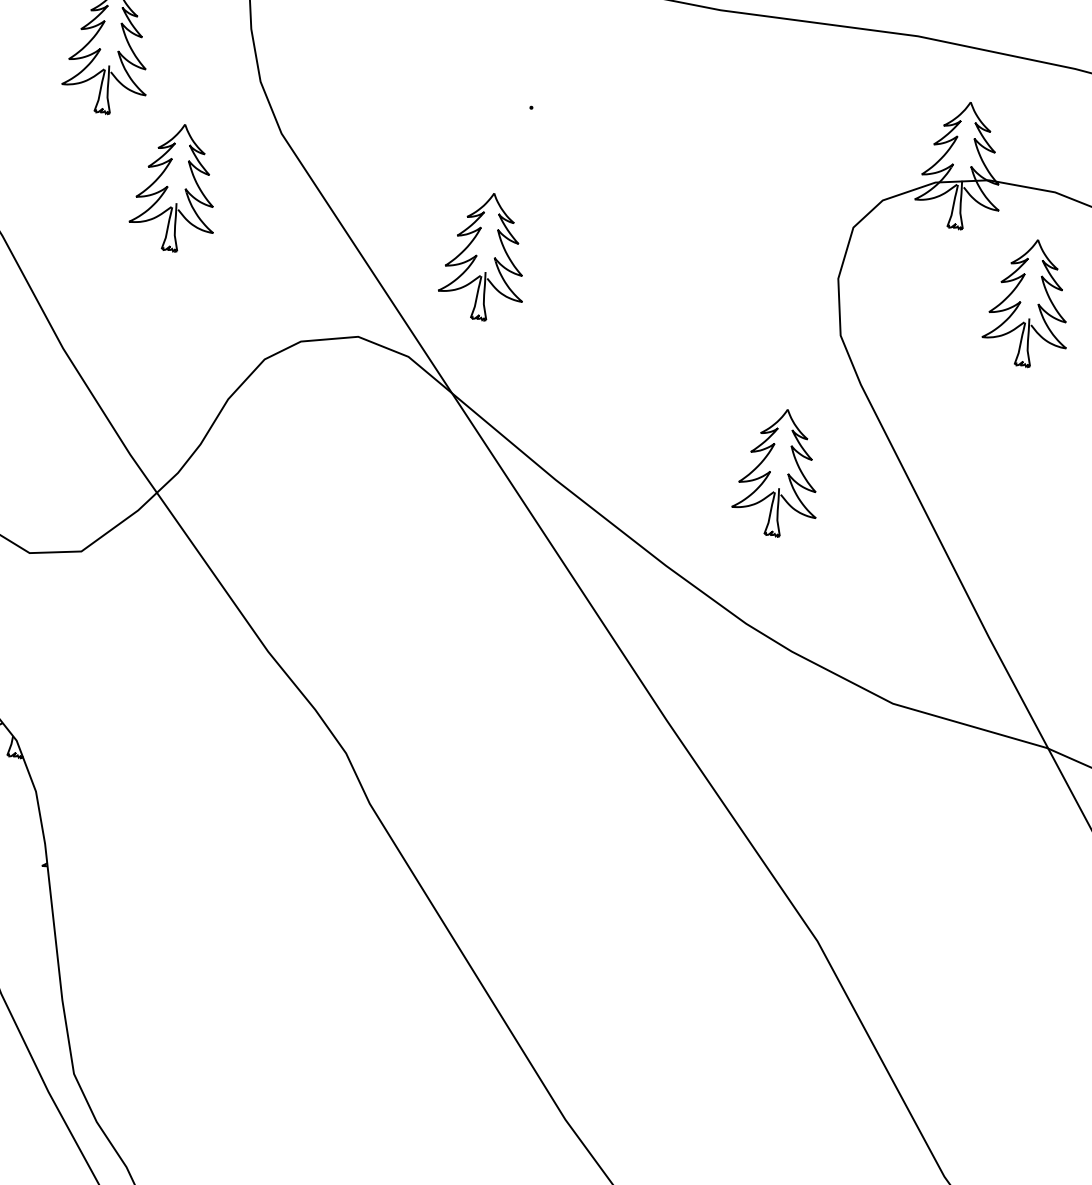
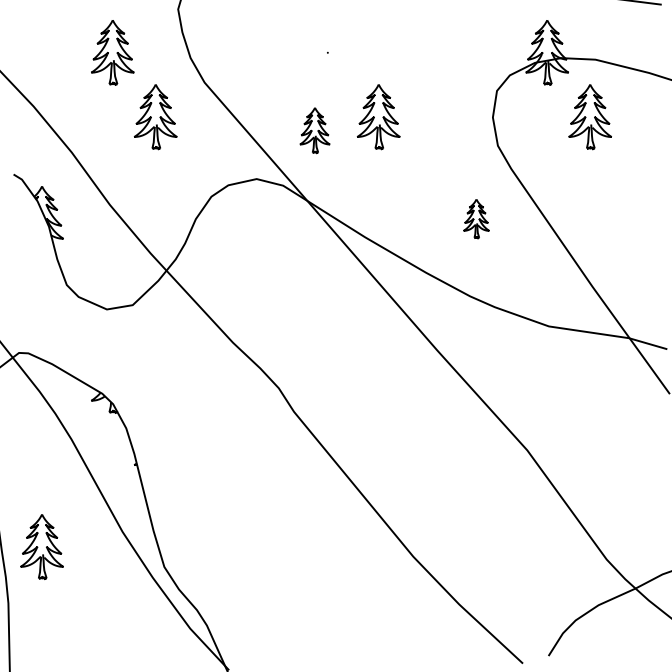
part: (613, 248) -> (378, 117), added
part: (484, 256) -> (314, 130), size x0.7
part: (779, 472) -> (476, 218), size x0.6

